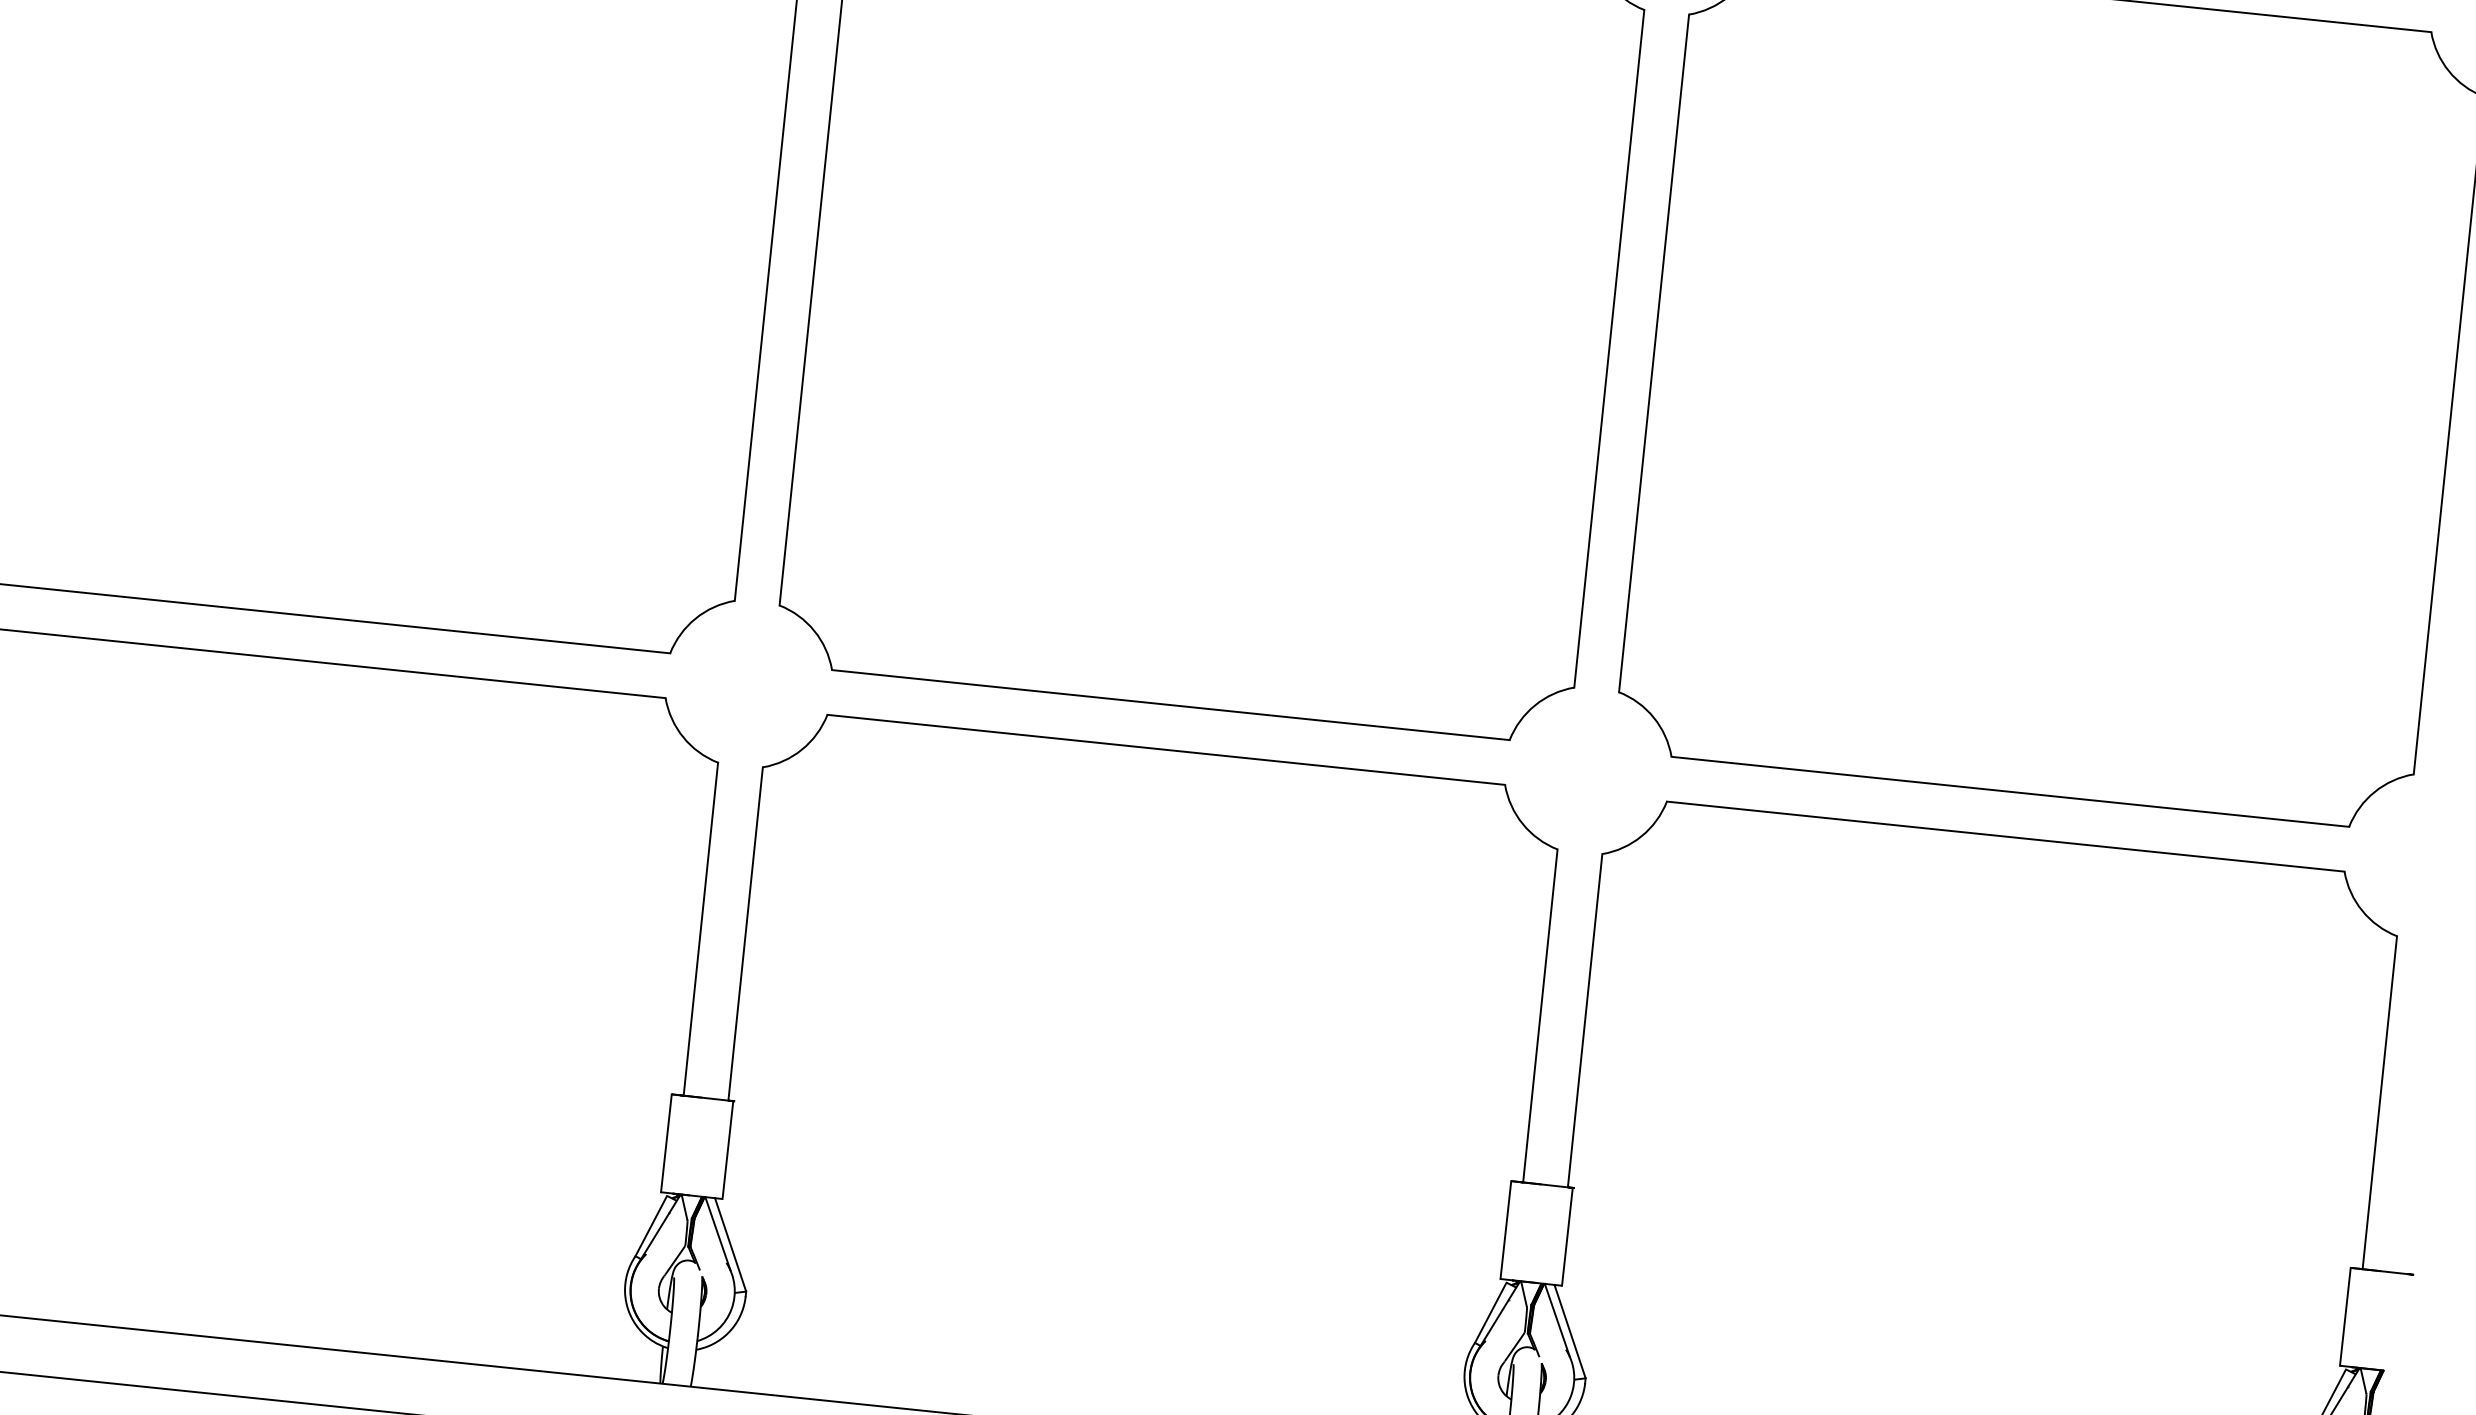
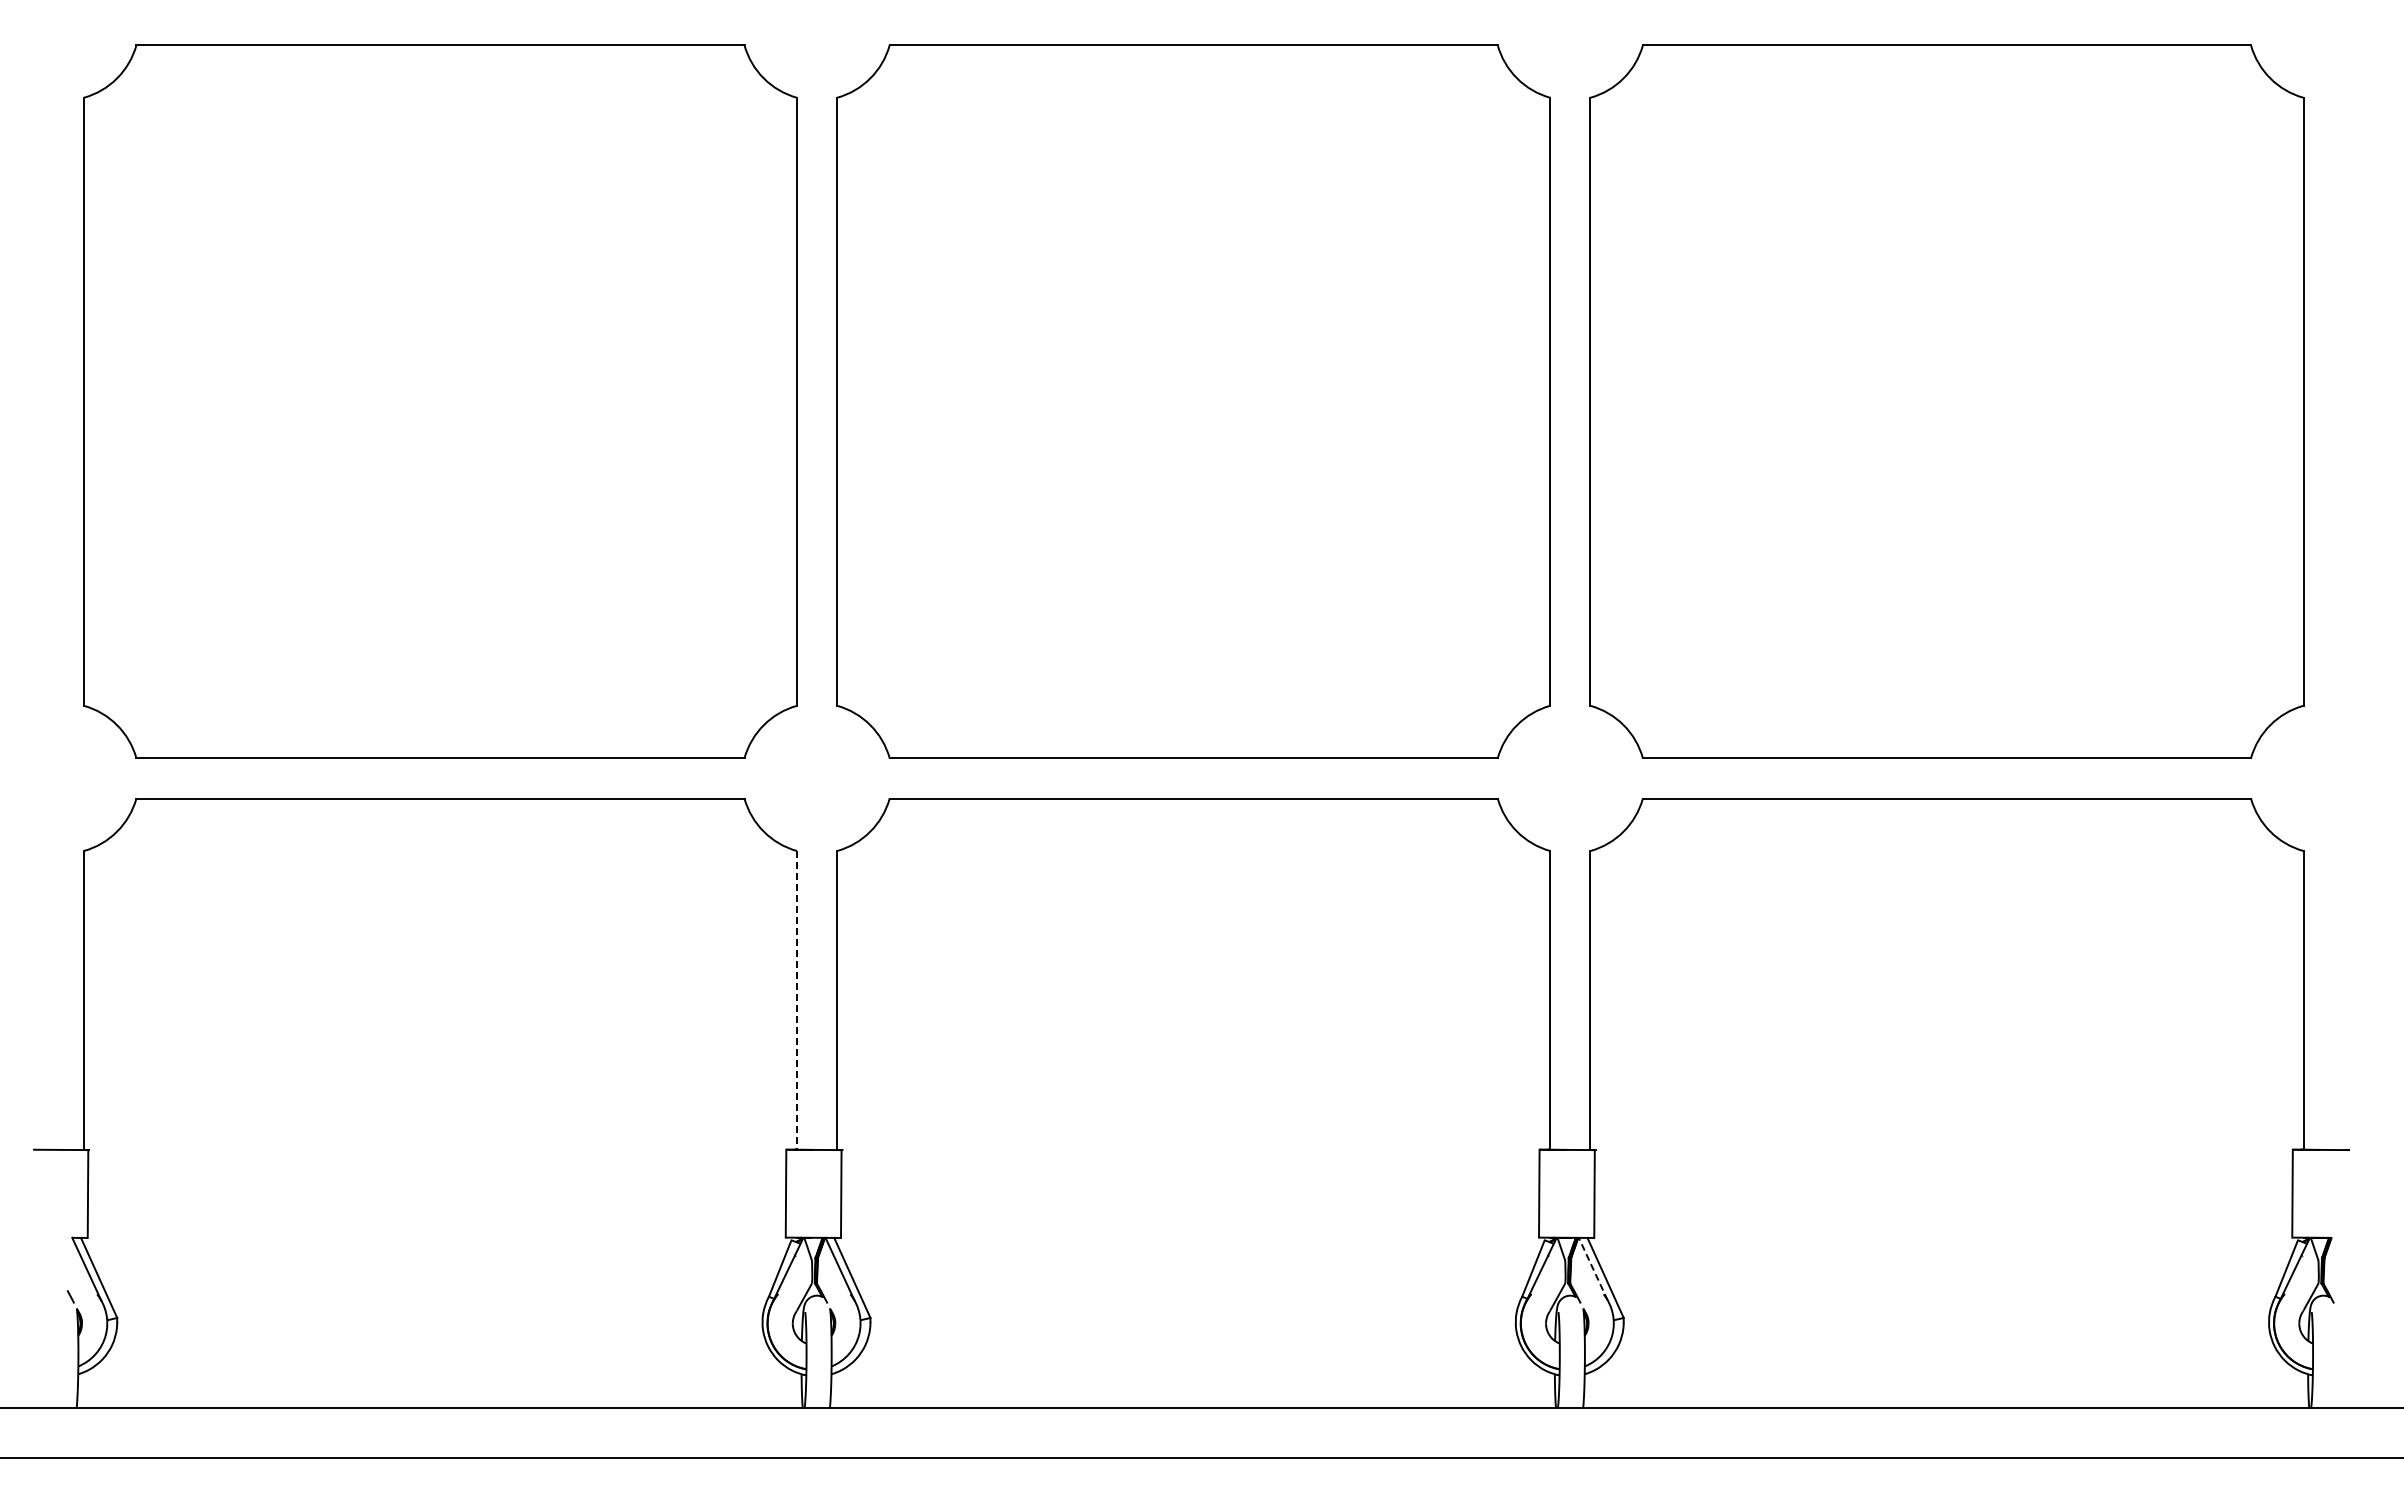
line: (701, 929) -> (797, 1000), solid -> dashed
line: (1557, 1320) -> (1593, 1269), solid -> dashed

